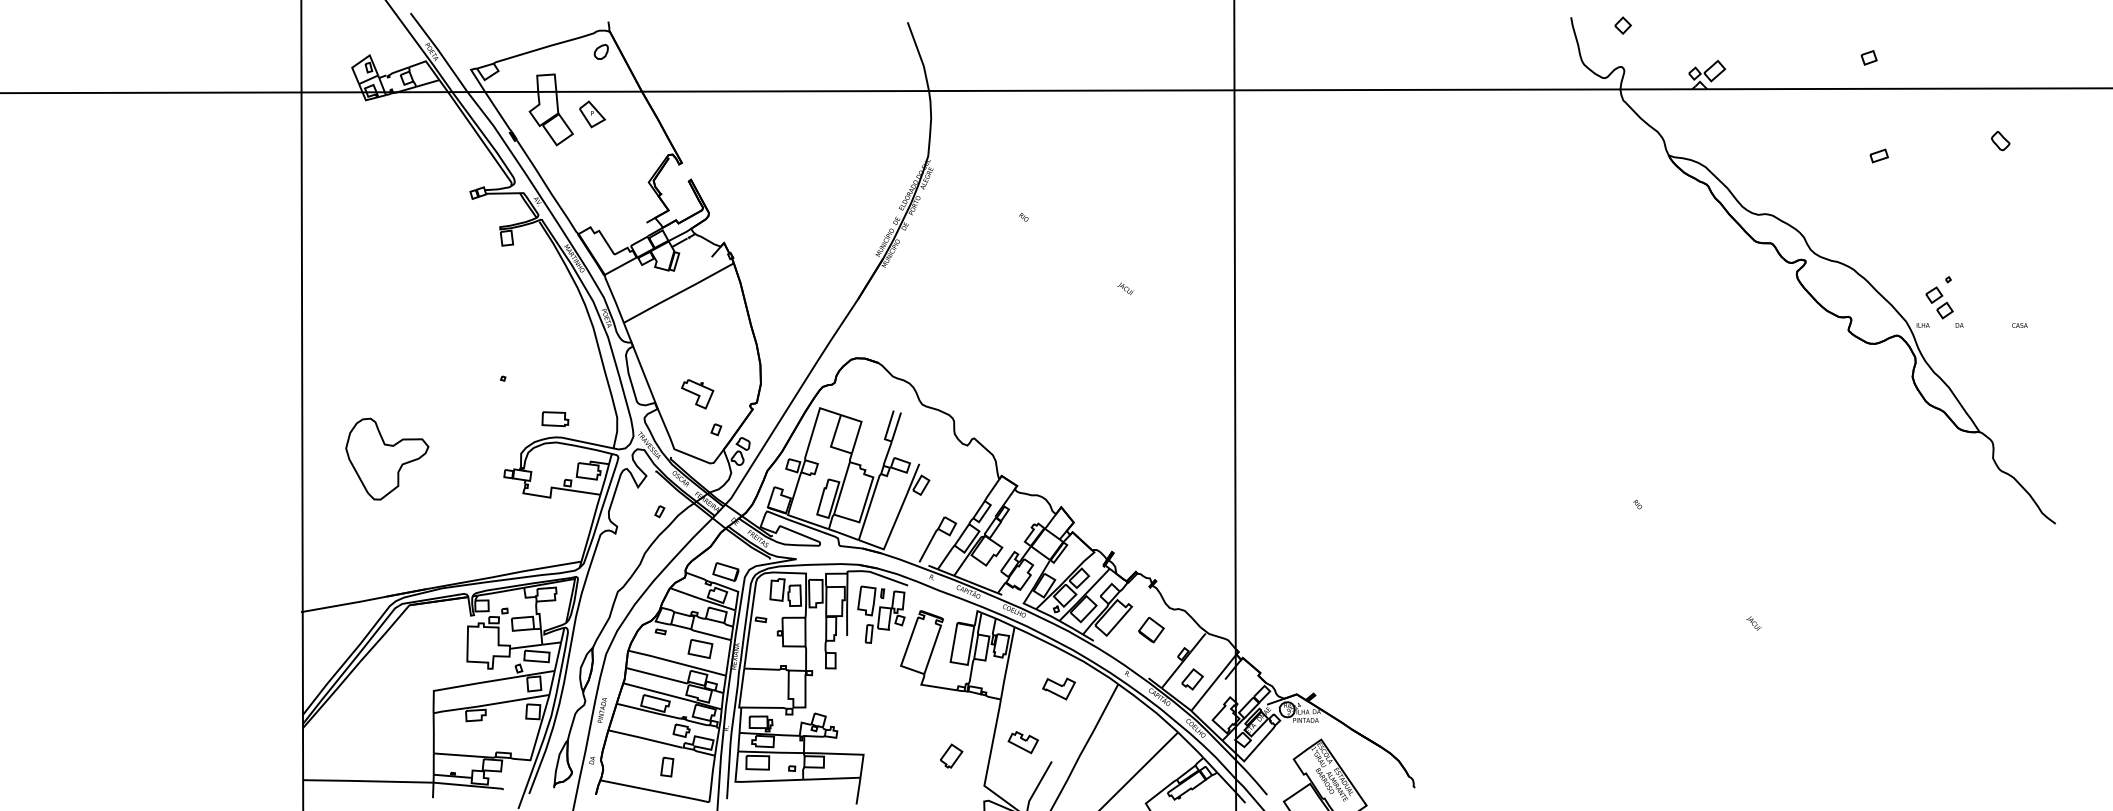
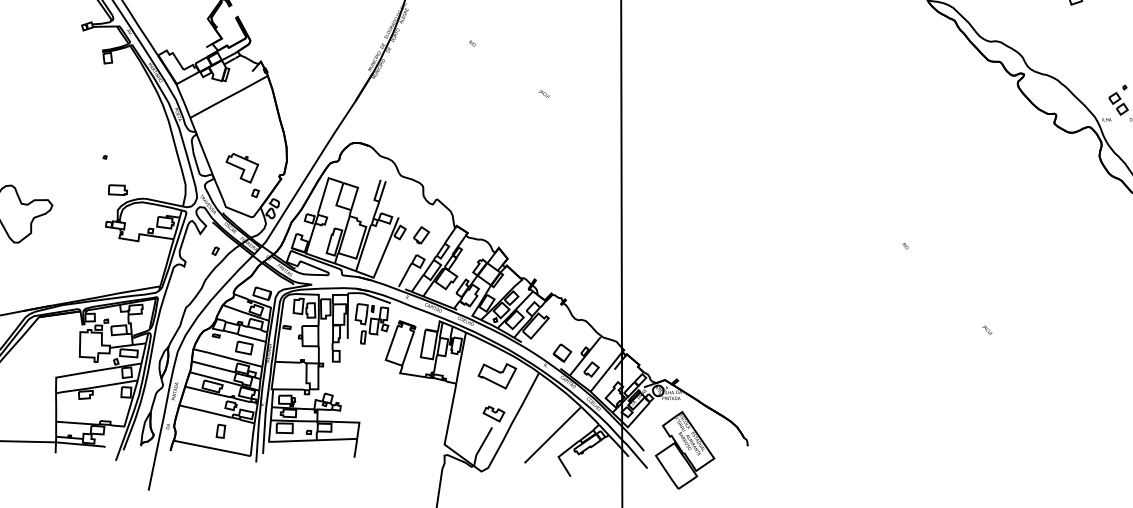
part: (697, 394) -> (242, 168), size x1.43
part: (555, 419) -> (118, 190), moved
part: (1151, 630) -> (562, 353), moved
part: (1058, 688) -> (496, 375), size x1.67
part: (1022, 742) -> (493, 414), moved
part: (951, 755) -> (421, 234), moved

